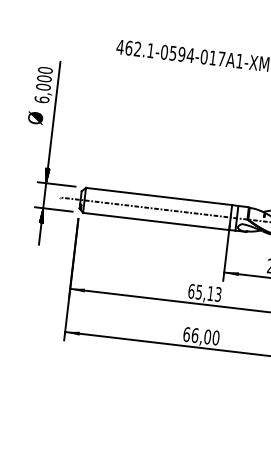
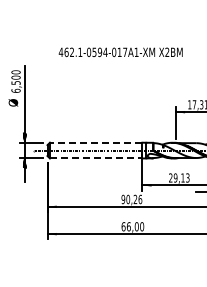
text: (42, 86) -> (15, 82), 6,000 -> 6,500
line: (158, 196) -> (95, 142), solid -> dashed
line: (156, 221) -> (96, 158), solid -> dashed
text: (204, 292) -> (131, 199), 65,13 -> 90,26

